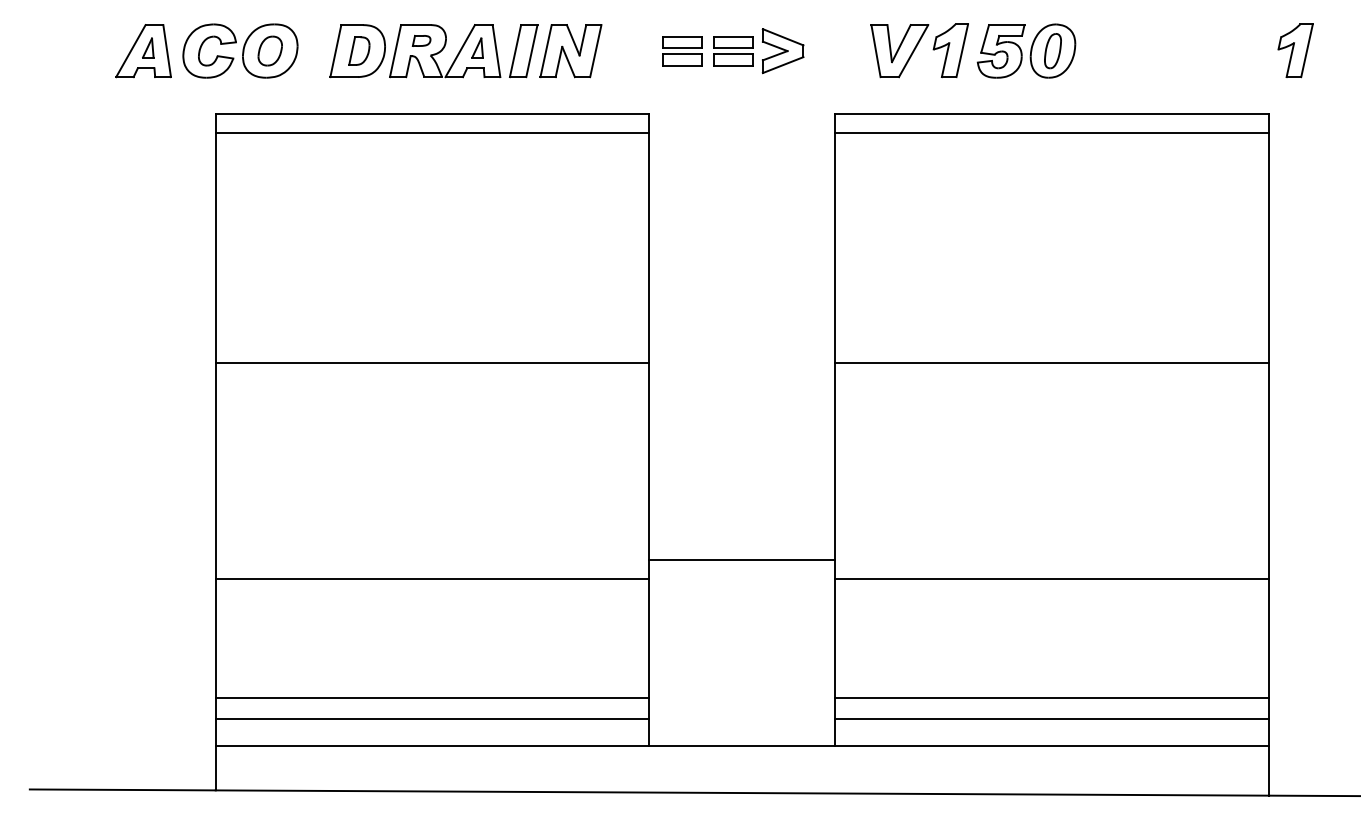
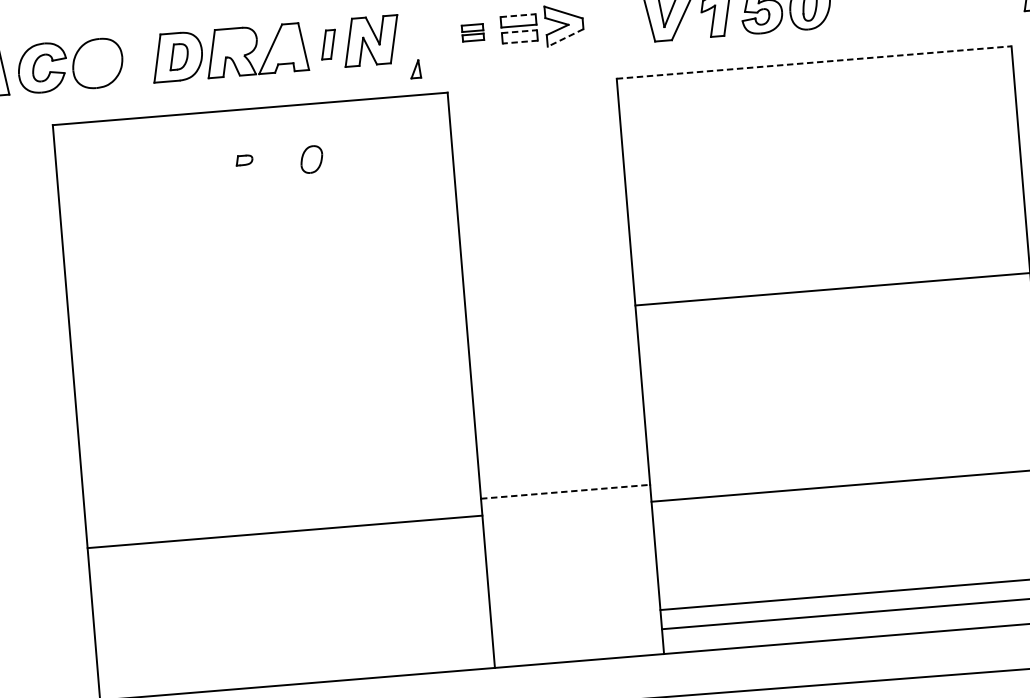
line: (733, 36) -> (518, 15), solid -> dashed
part: (421, 40) -> (244, 159), moved
part: (477, 47) -> (415, 68), moved
part: (269, 50) -> (311, 159), moved
part: (523, 51) -> (328, 44), size x0.6
part: (682, 51) -> (472, 33), size x0.6
line: (733, 54) -> (519, 31), solid -> dashed
line: (732, 65) -> (519, 42), solid -> dashed
line: (783, 65) -> (565, 38), solid -> dashed
line: (1052, 114) -> (814, 62), solid -> dashed
line: (432, 132) -> (251, 125), removed
line: (1052, 132) -> (815, 79), removed
line: (432, 363) -> (268, 335), removed
line: (742, 560) -> (565, 491), solid -> dashed
line: (432, 698) -> (293, 640), removed
line: (432, 719) -> (295, 659), removed

